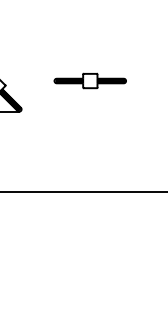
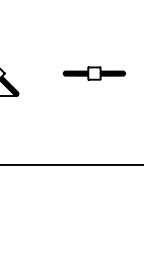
part: (89, 80) -> (93, 73), moved

